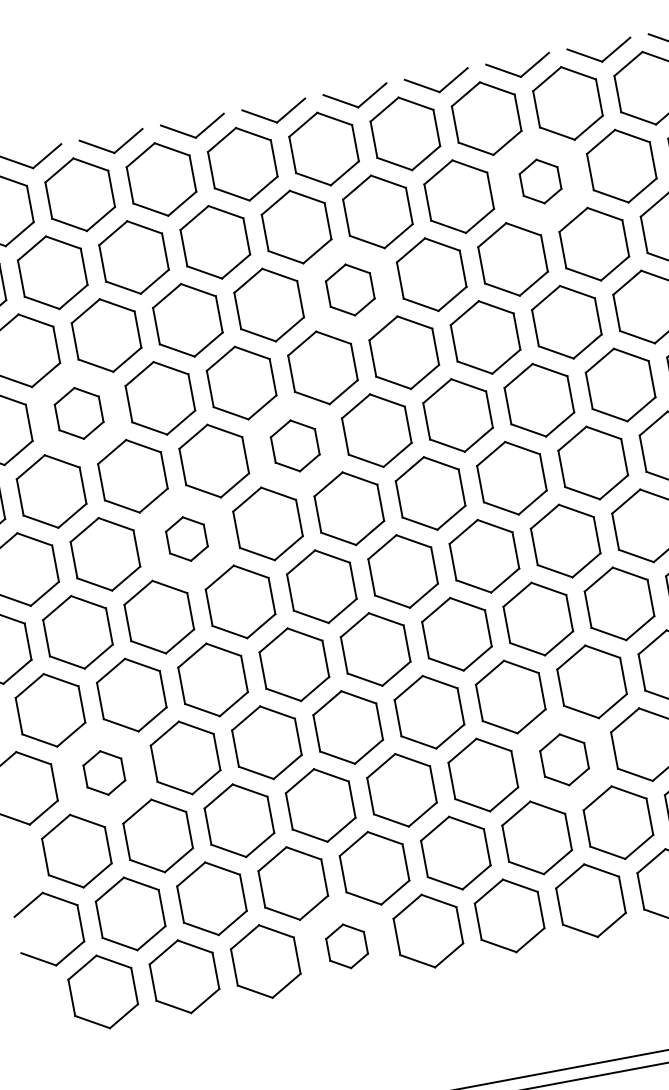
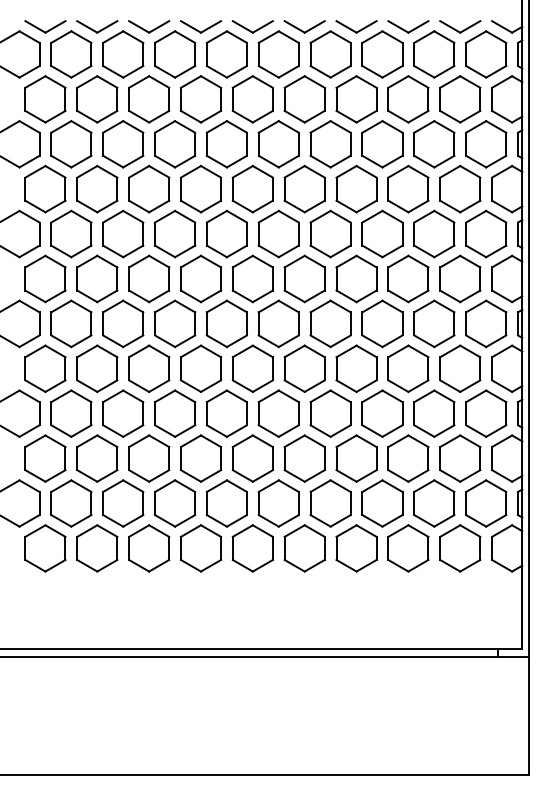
part: (540, 181) -> (408, 99), size x1.67
part: (350, 290) -> (278, 144), size x1.43
part: (79, 412) -> (97, 188), size x1.43
part: (294, 445) -> (226, 233), size x1.43
part: (187, 538) -> (149, 278), size x1.67
part: (564, 759) -> (356, 458), size x1.43
part: (104, 772) -> (71, 413), size x1.67
part: (346, 946) -> (200, 548), size x1.67

